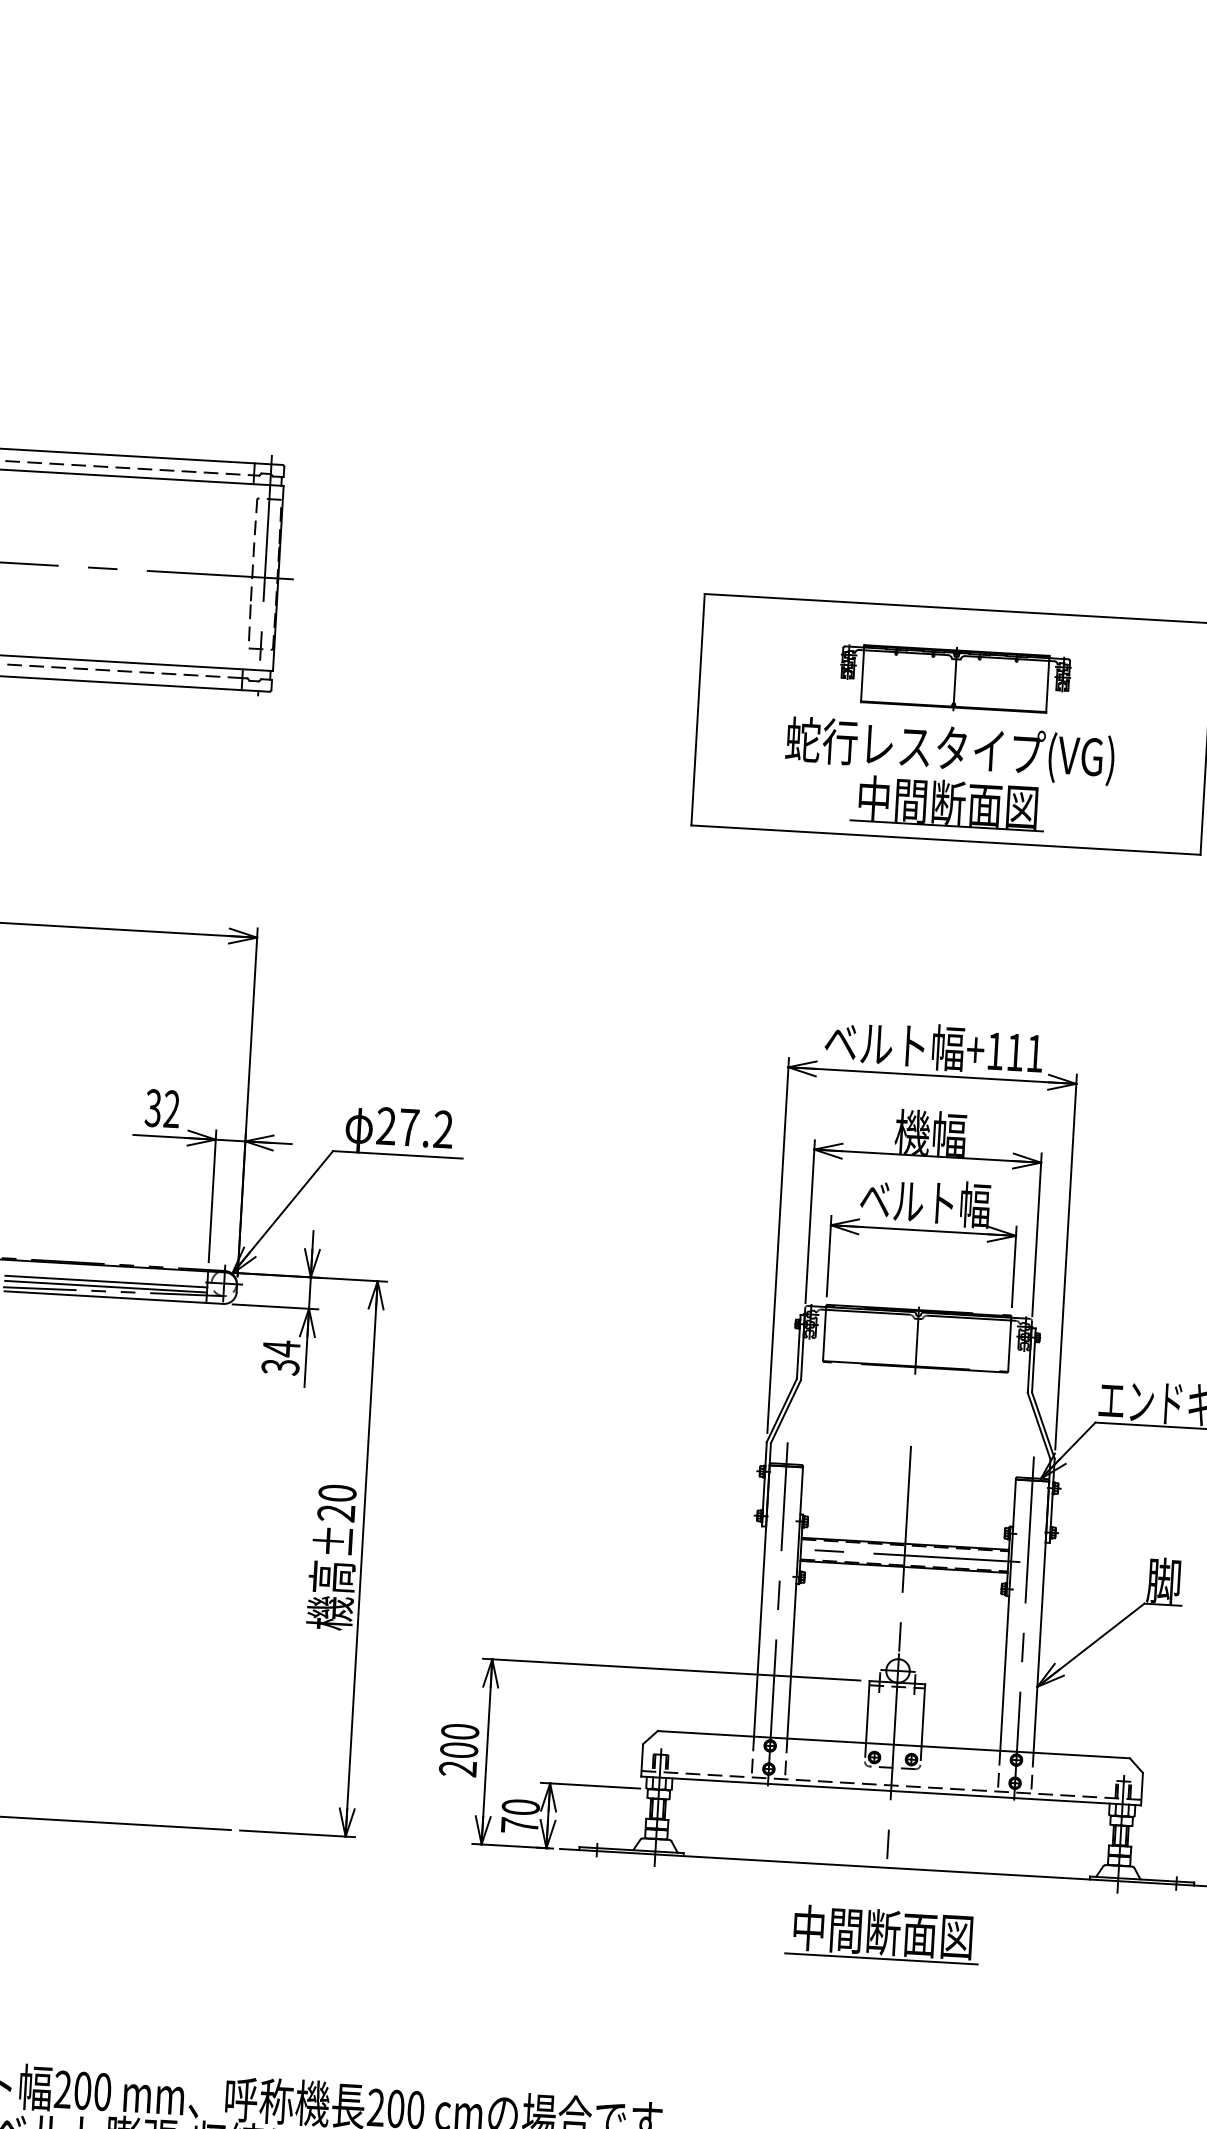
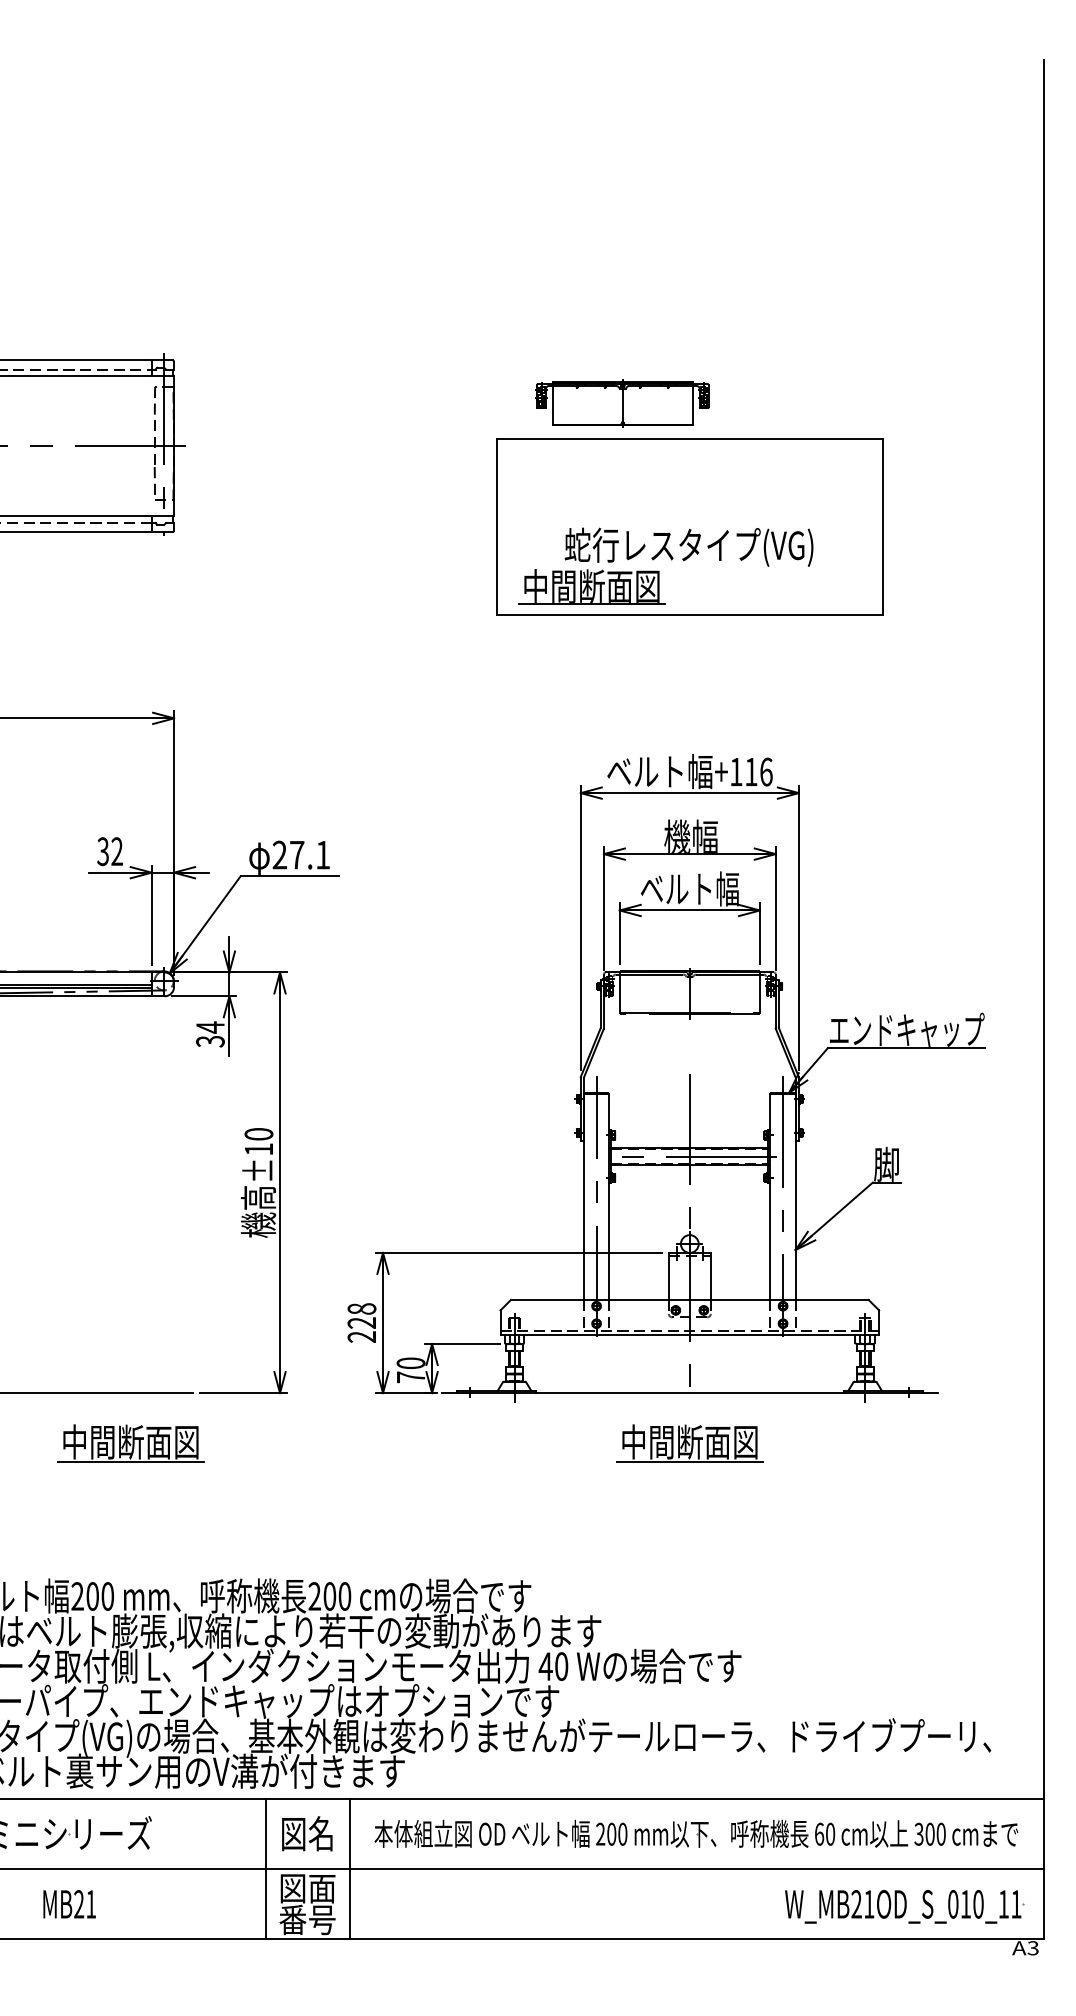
part: (954, 678) -> (622, 403), moved
part: (947, 802) -> (591, 586), moved
text: (1035, 1052) -> (766, 771), +111 -> +116
text: (444, 1128) -> (323, 854), 27.2 -> 27.1
text: (335, 1513) -> (258, 1149), ±20 -> ±10
text: (459, 1740) -> (361, 1315), 200 -> 228
part: (144, 1891) -> (130, 1443), added

